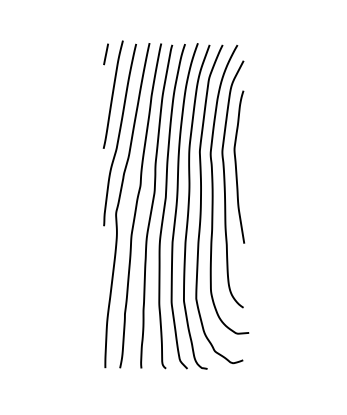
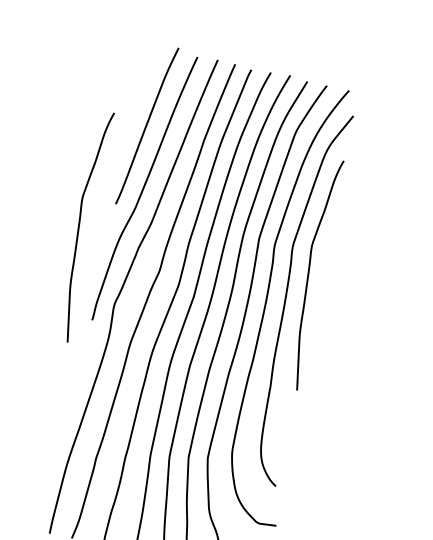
line: (105, 54) -> (148, 63), removed
curve: (83, 166) -> (80, 224), added

